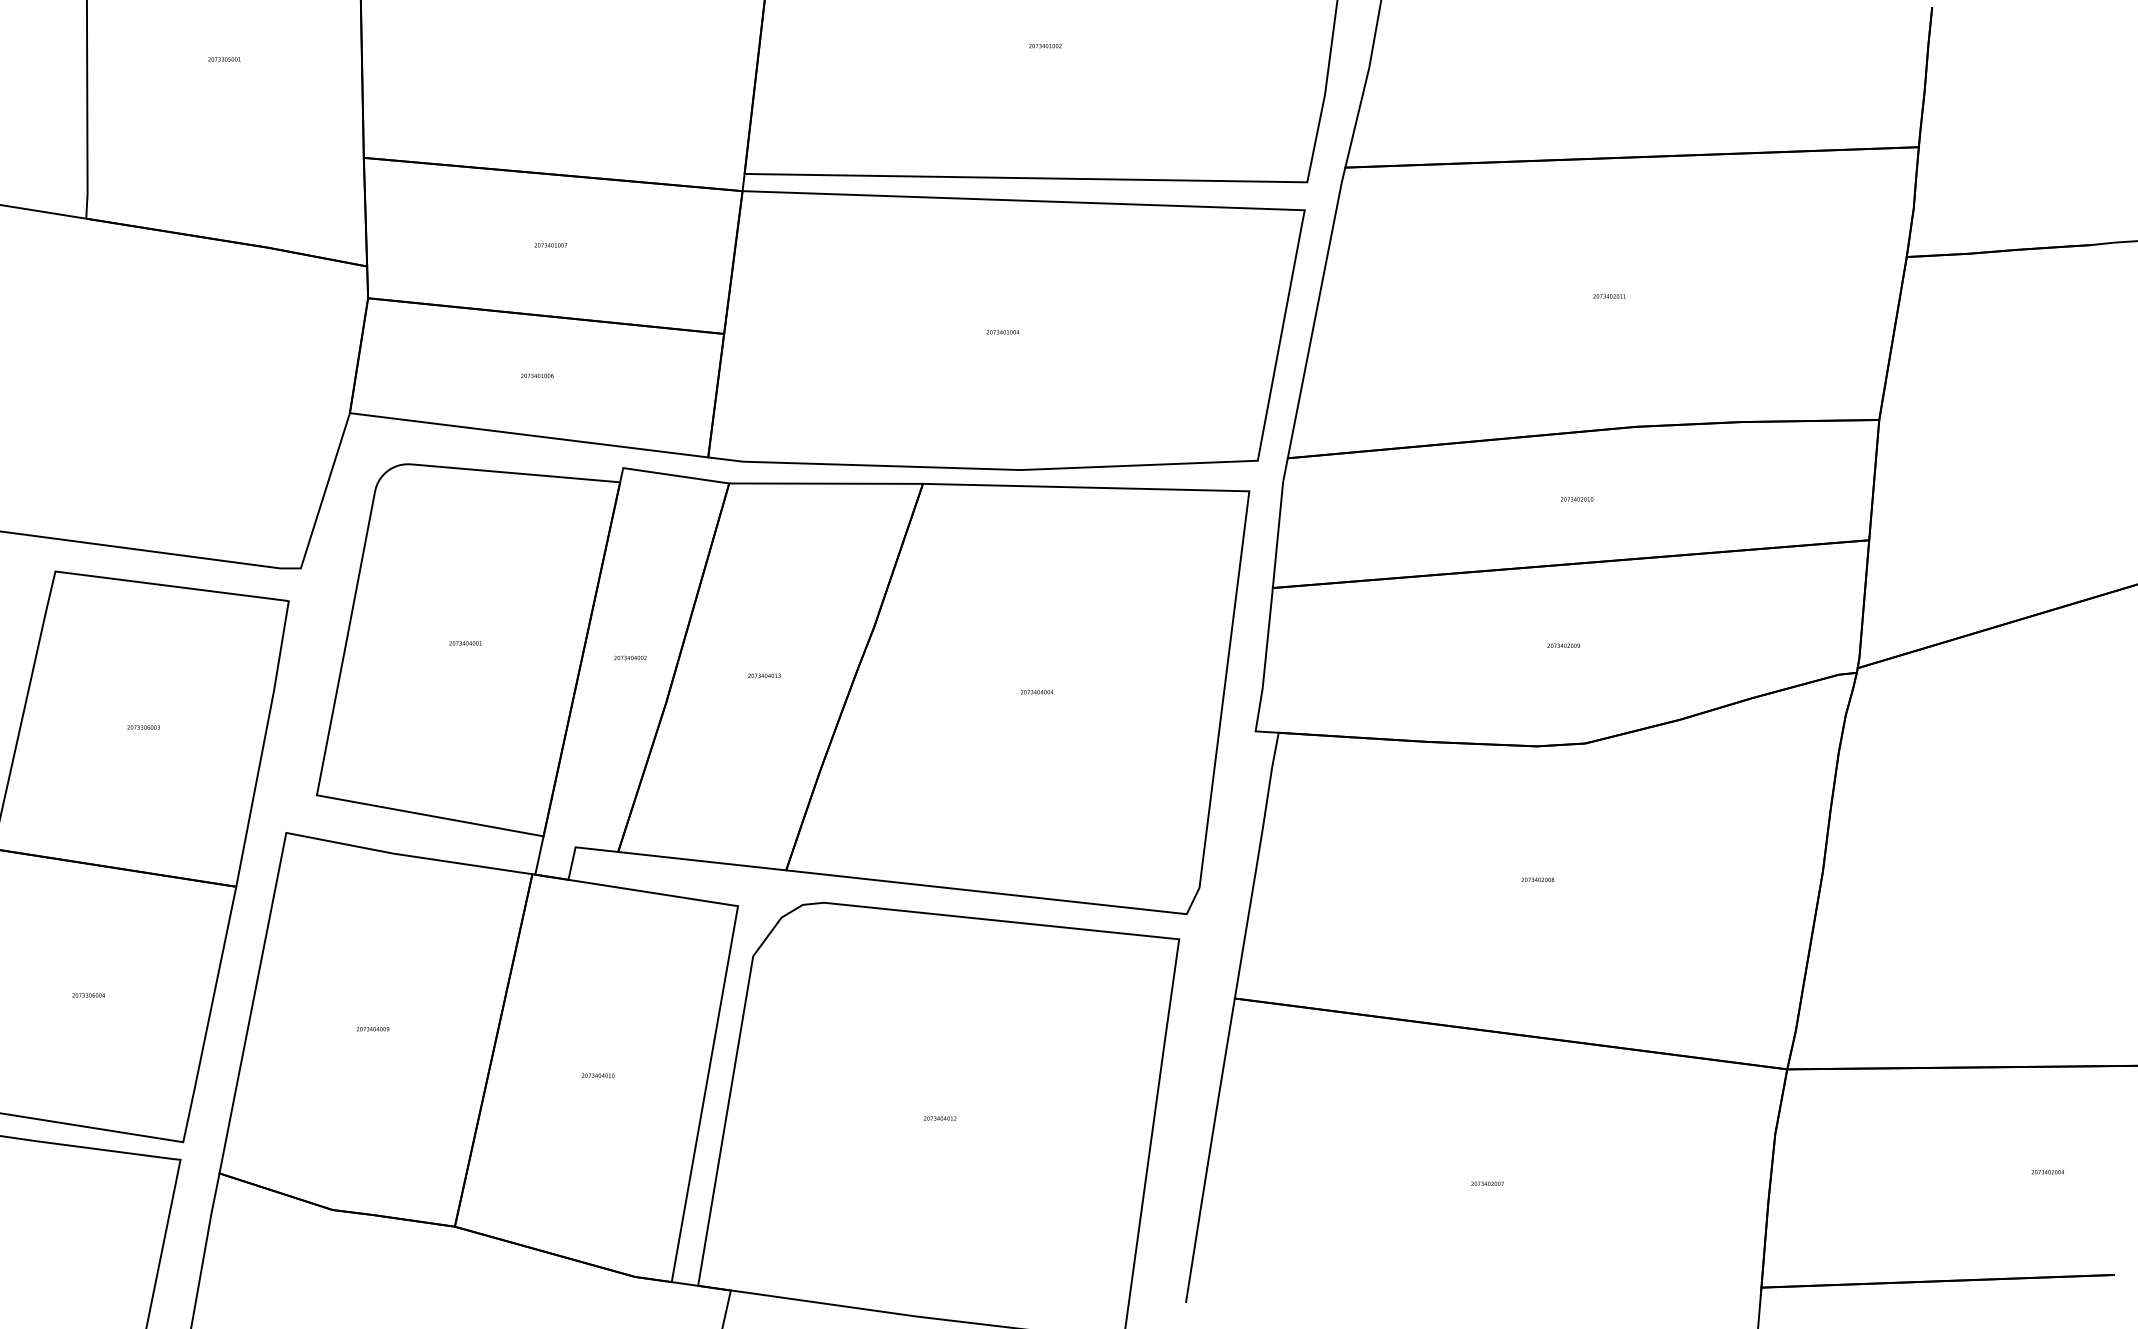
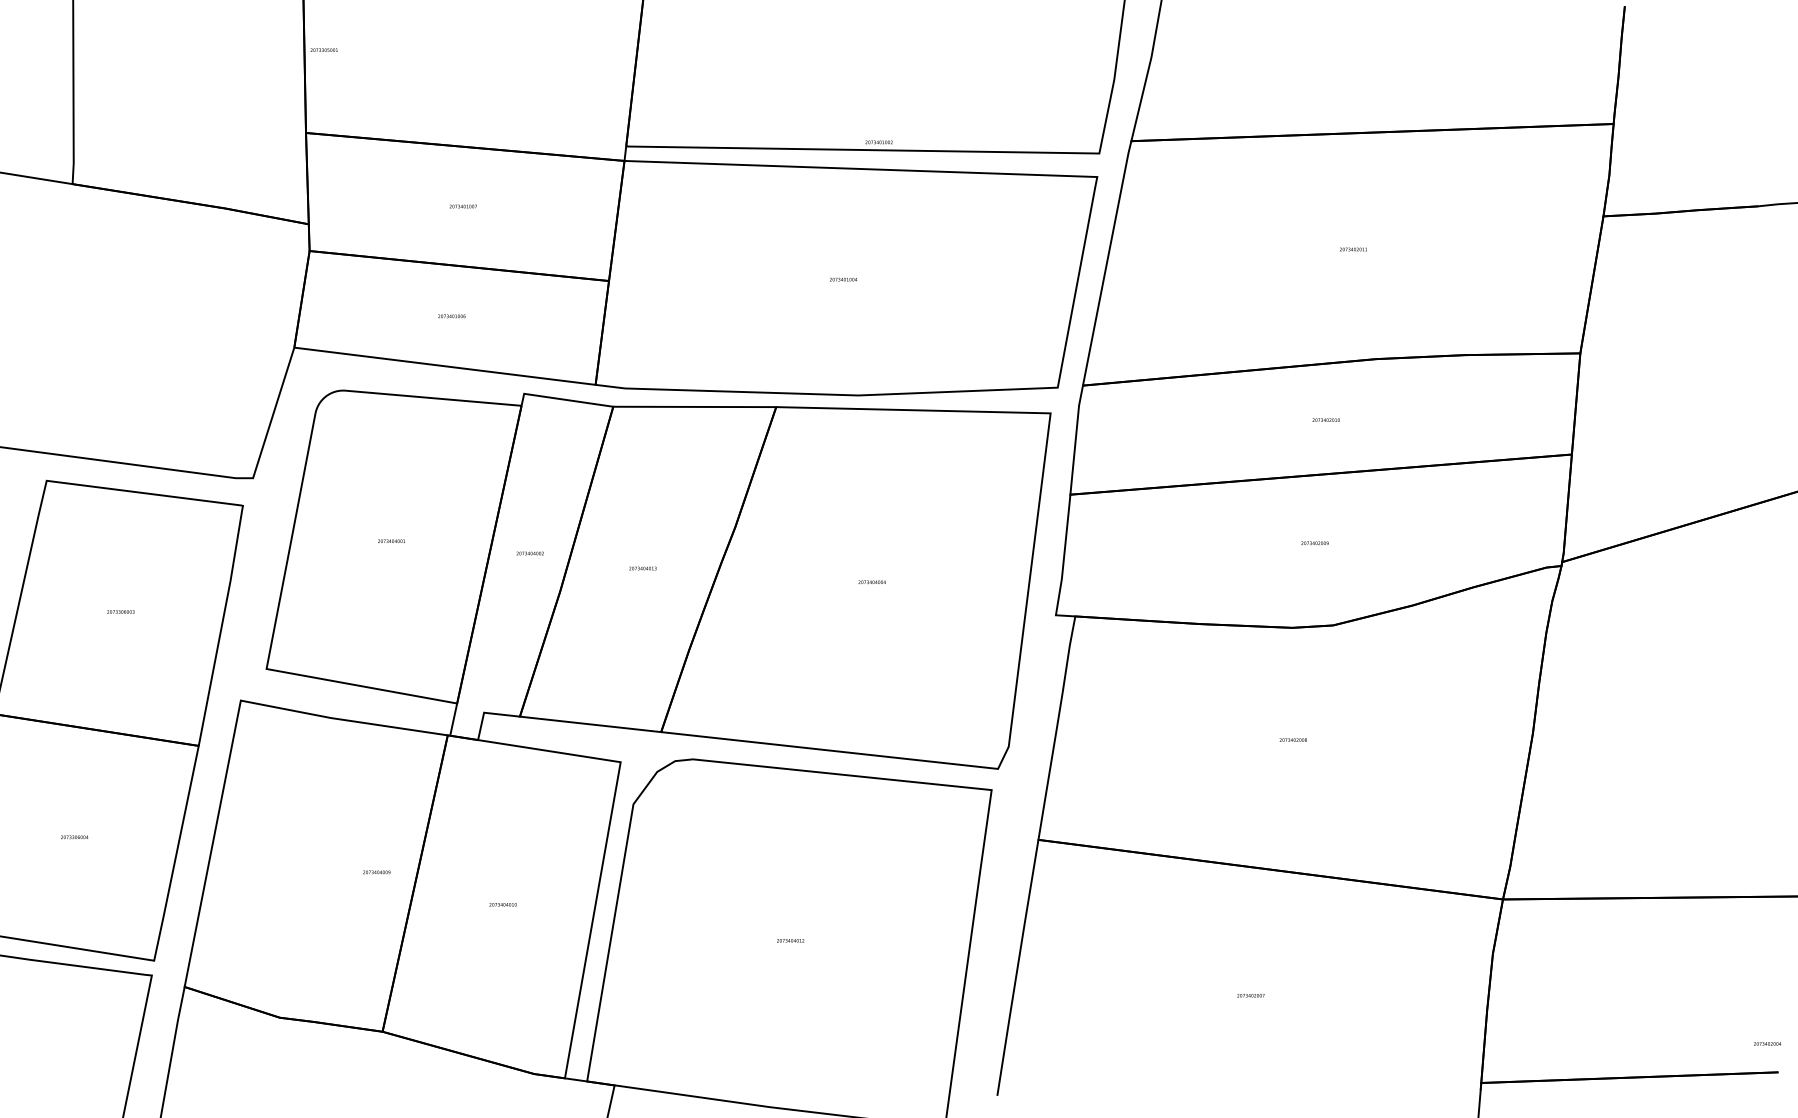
text: (1045, 46) -> (879, 142), moved
text: (224, 59) -> (324, 50), moved
text: (372, 1029) -> (376, 872), moved
text: (2047, 1172) -> (1767, 1044), moved

